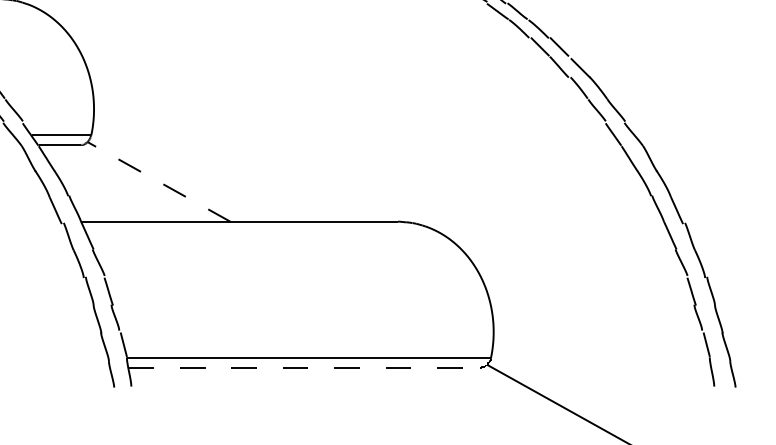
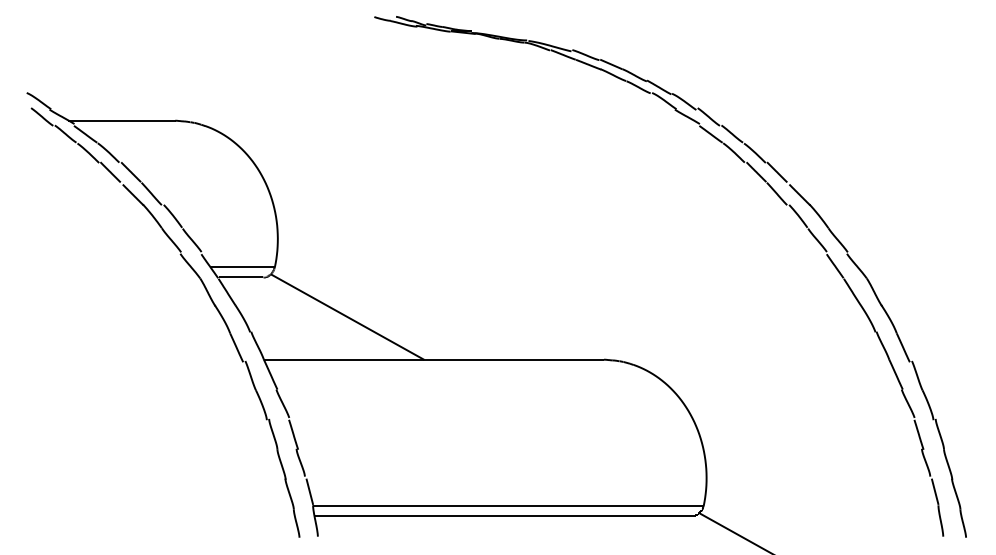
line: (158, 182) -> (347, 317), dashed -> solid
line: (304, 367) -> (503, 516), dashed -> solid

